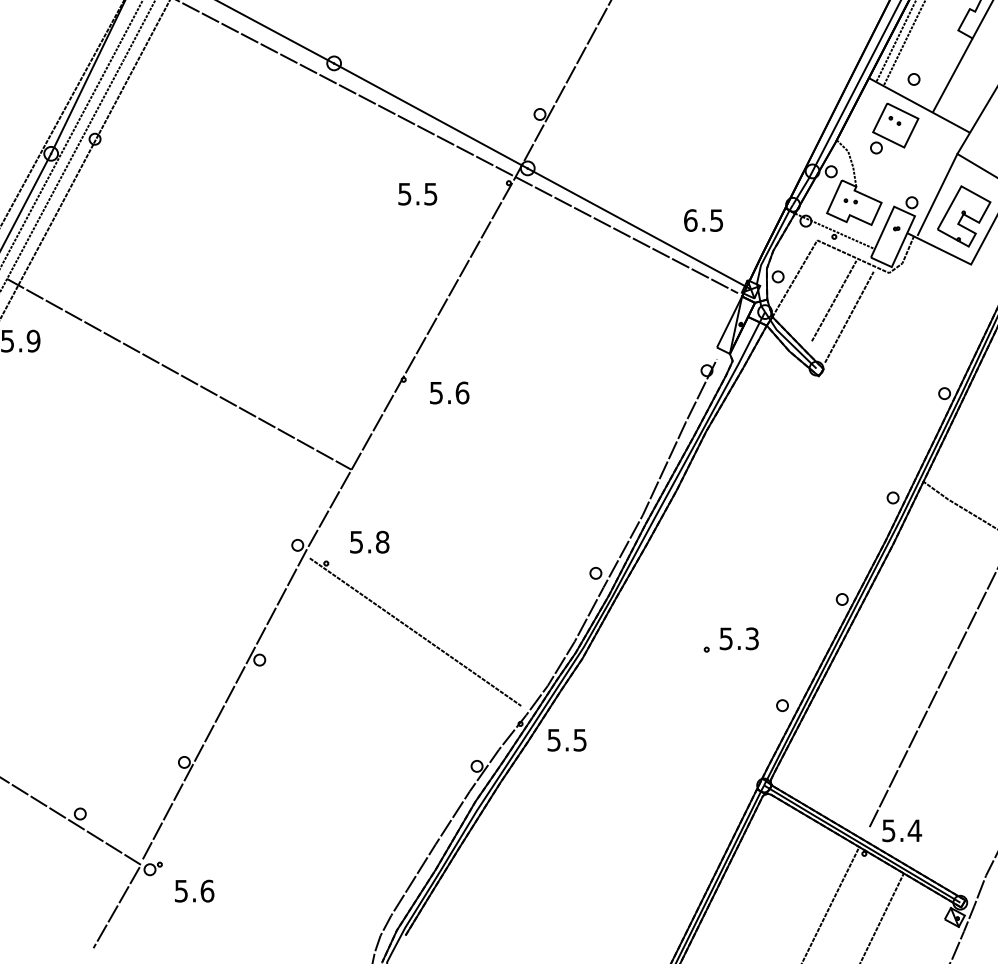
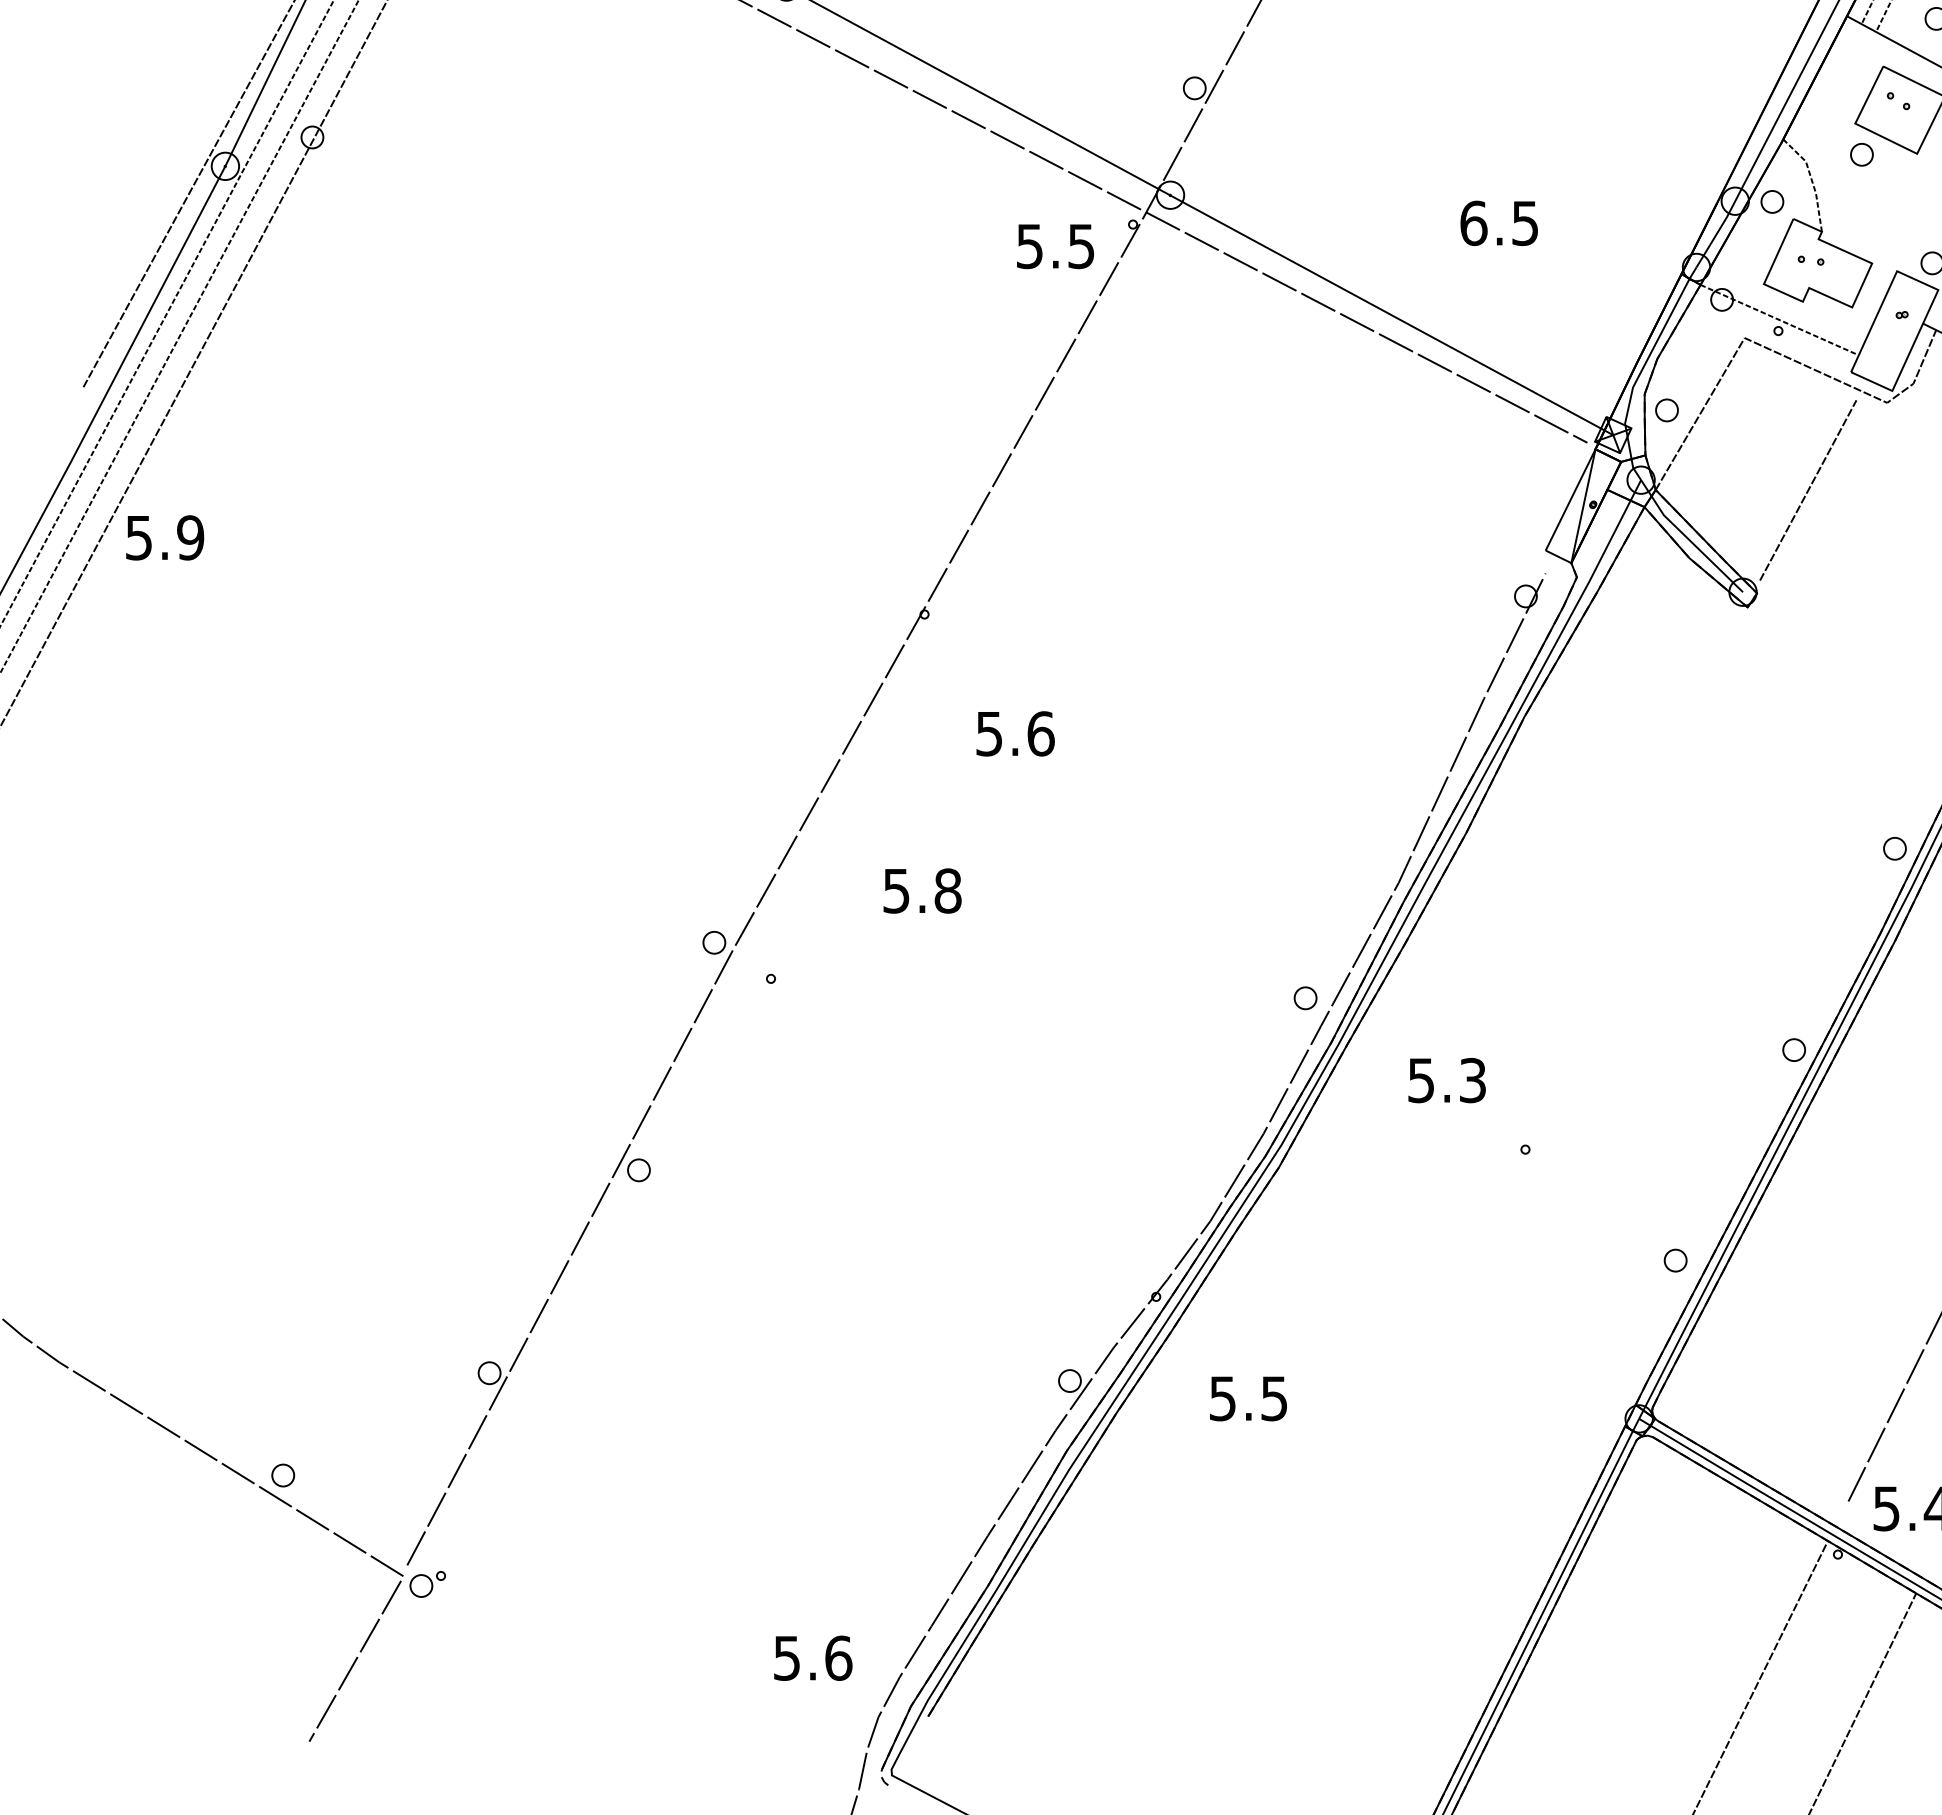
text: (417, 194) -> (1054, 247), moved
text: (703, 220) -> (1499, 223), moved
line: (833, 300) -> (1776, 457), removed
line: (179, 373) -> (479, 601), removed
text: (449, 392) -> (1015, 732), moved
text: (369, 541) -> (922, 889), moved
line: (415, 631) -> (947, 1113), removed
text: (738, 638) -> (1445, 1079), moved
text: (566, 740) -> (1247, 1399), moved
text: (194, 890) -> (813, 1656), moved

